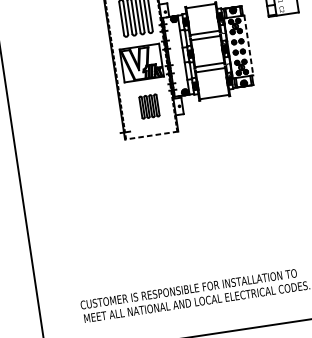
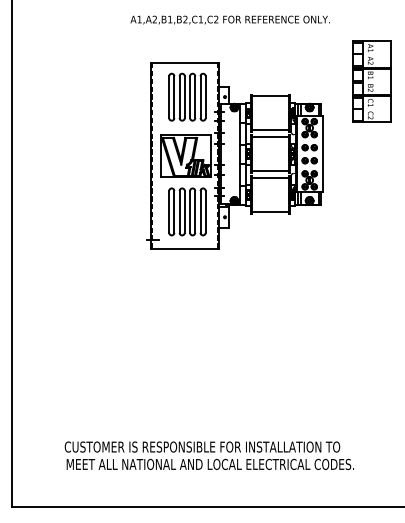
line: (248, 45) -> (322, 154), dashed -> solid
part: (149, 106) -> (187, 211), size x1.67
line: (151, 135) -> (184, 248), dashed -> solid

